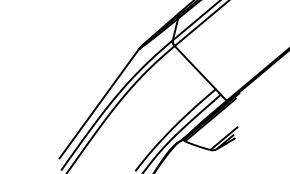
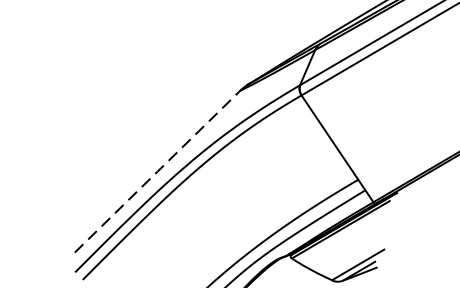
line: (98, 104) -> (156, 171), solid -> dashed

